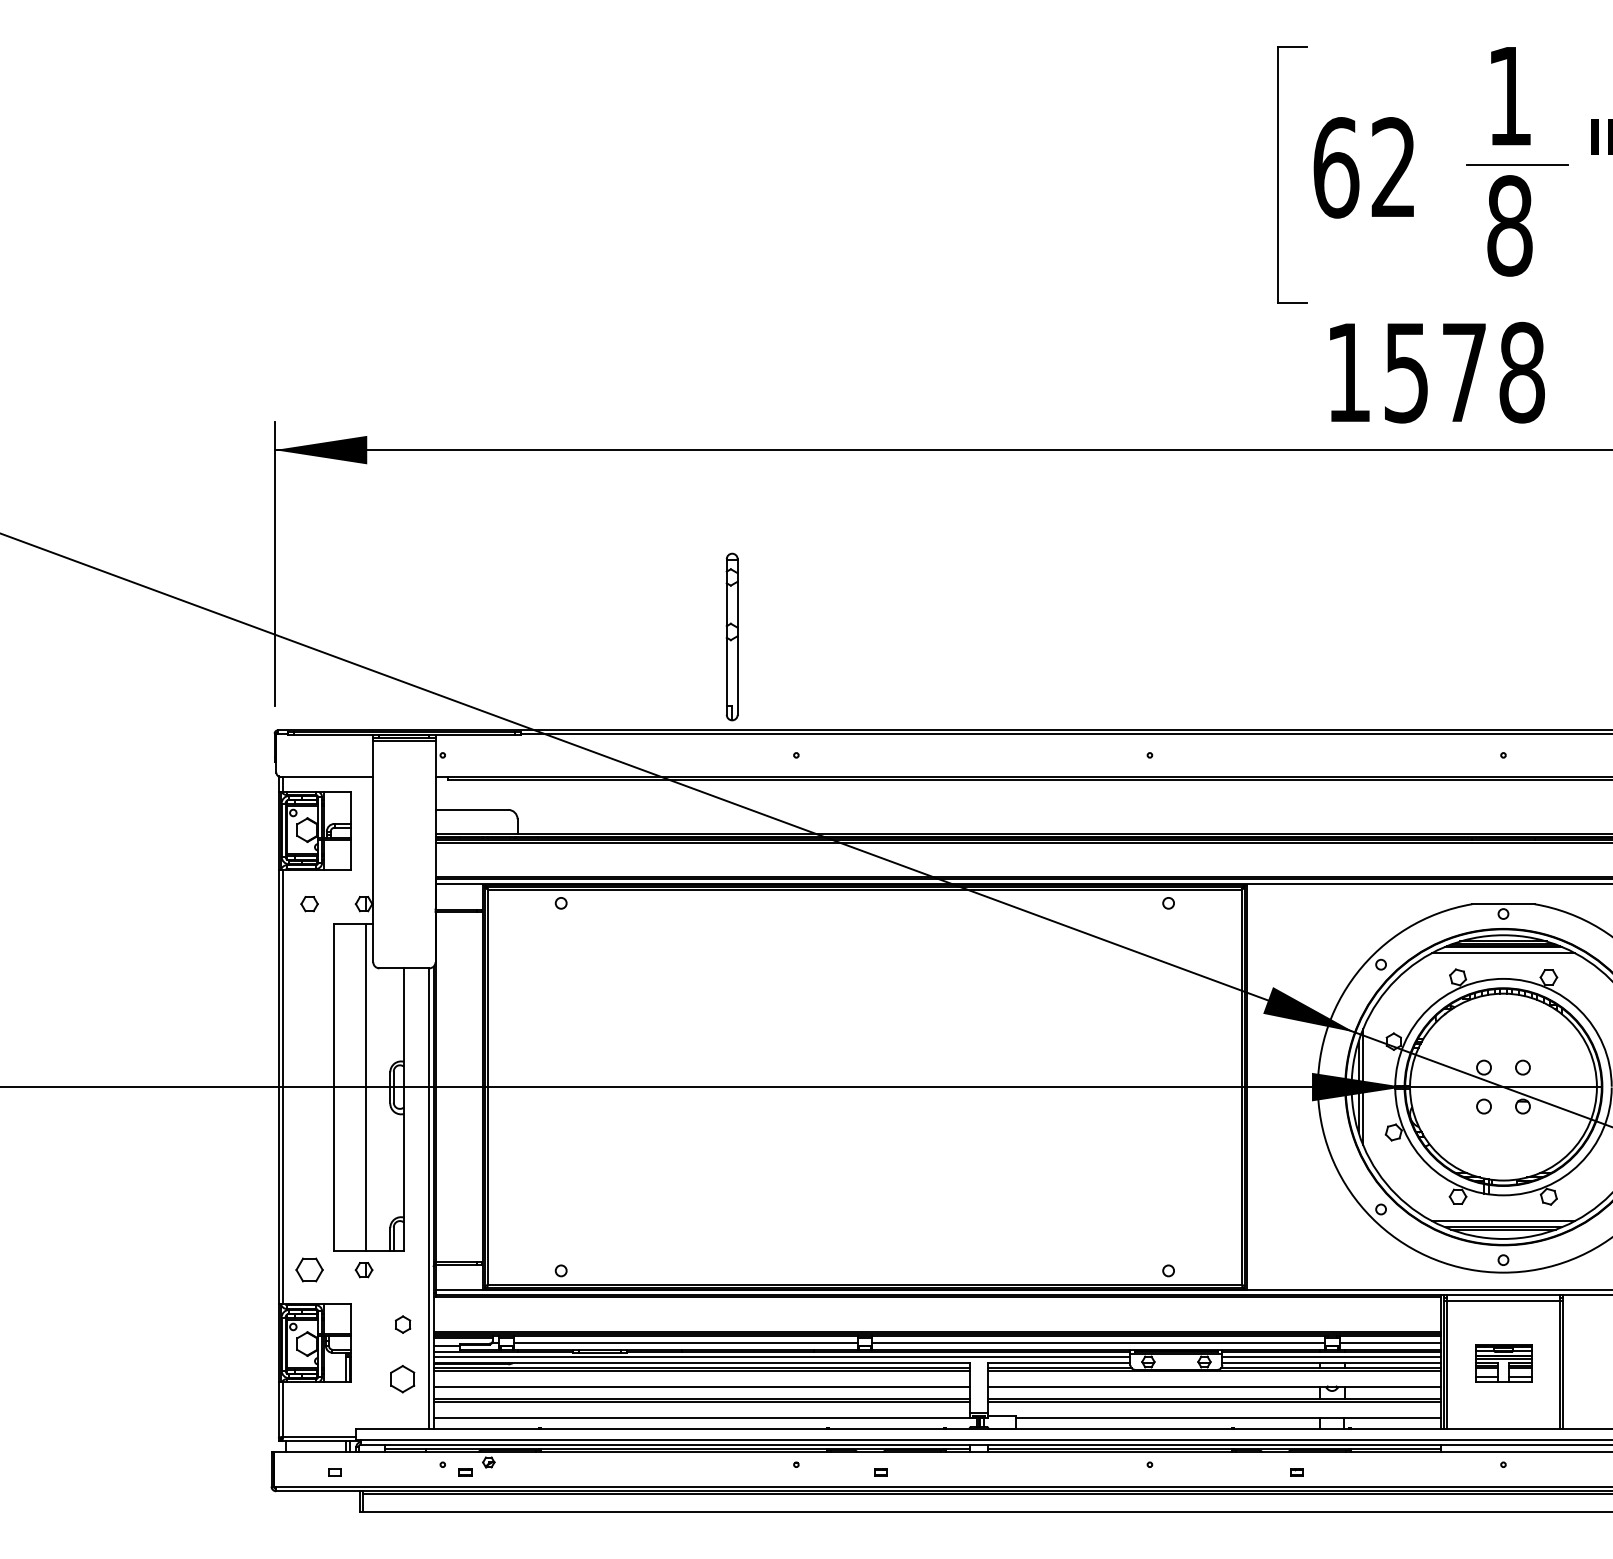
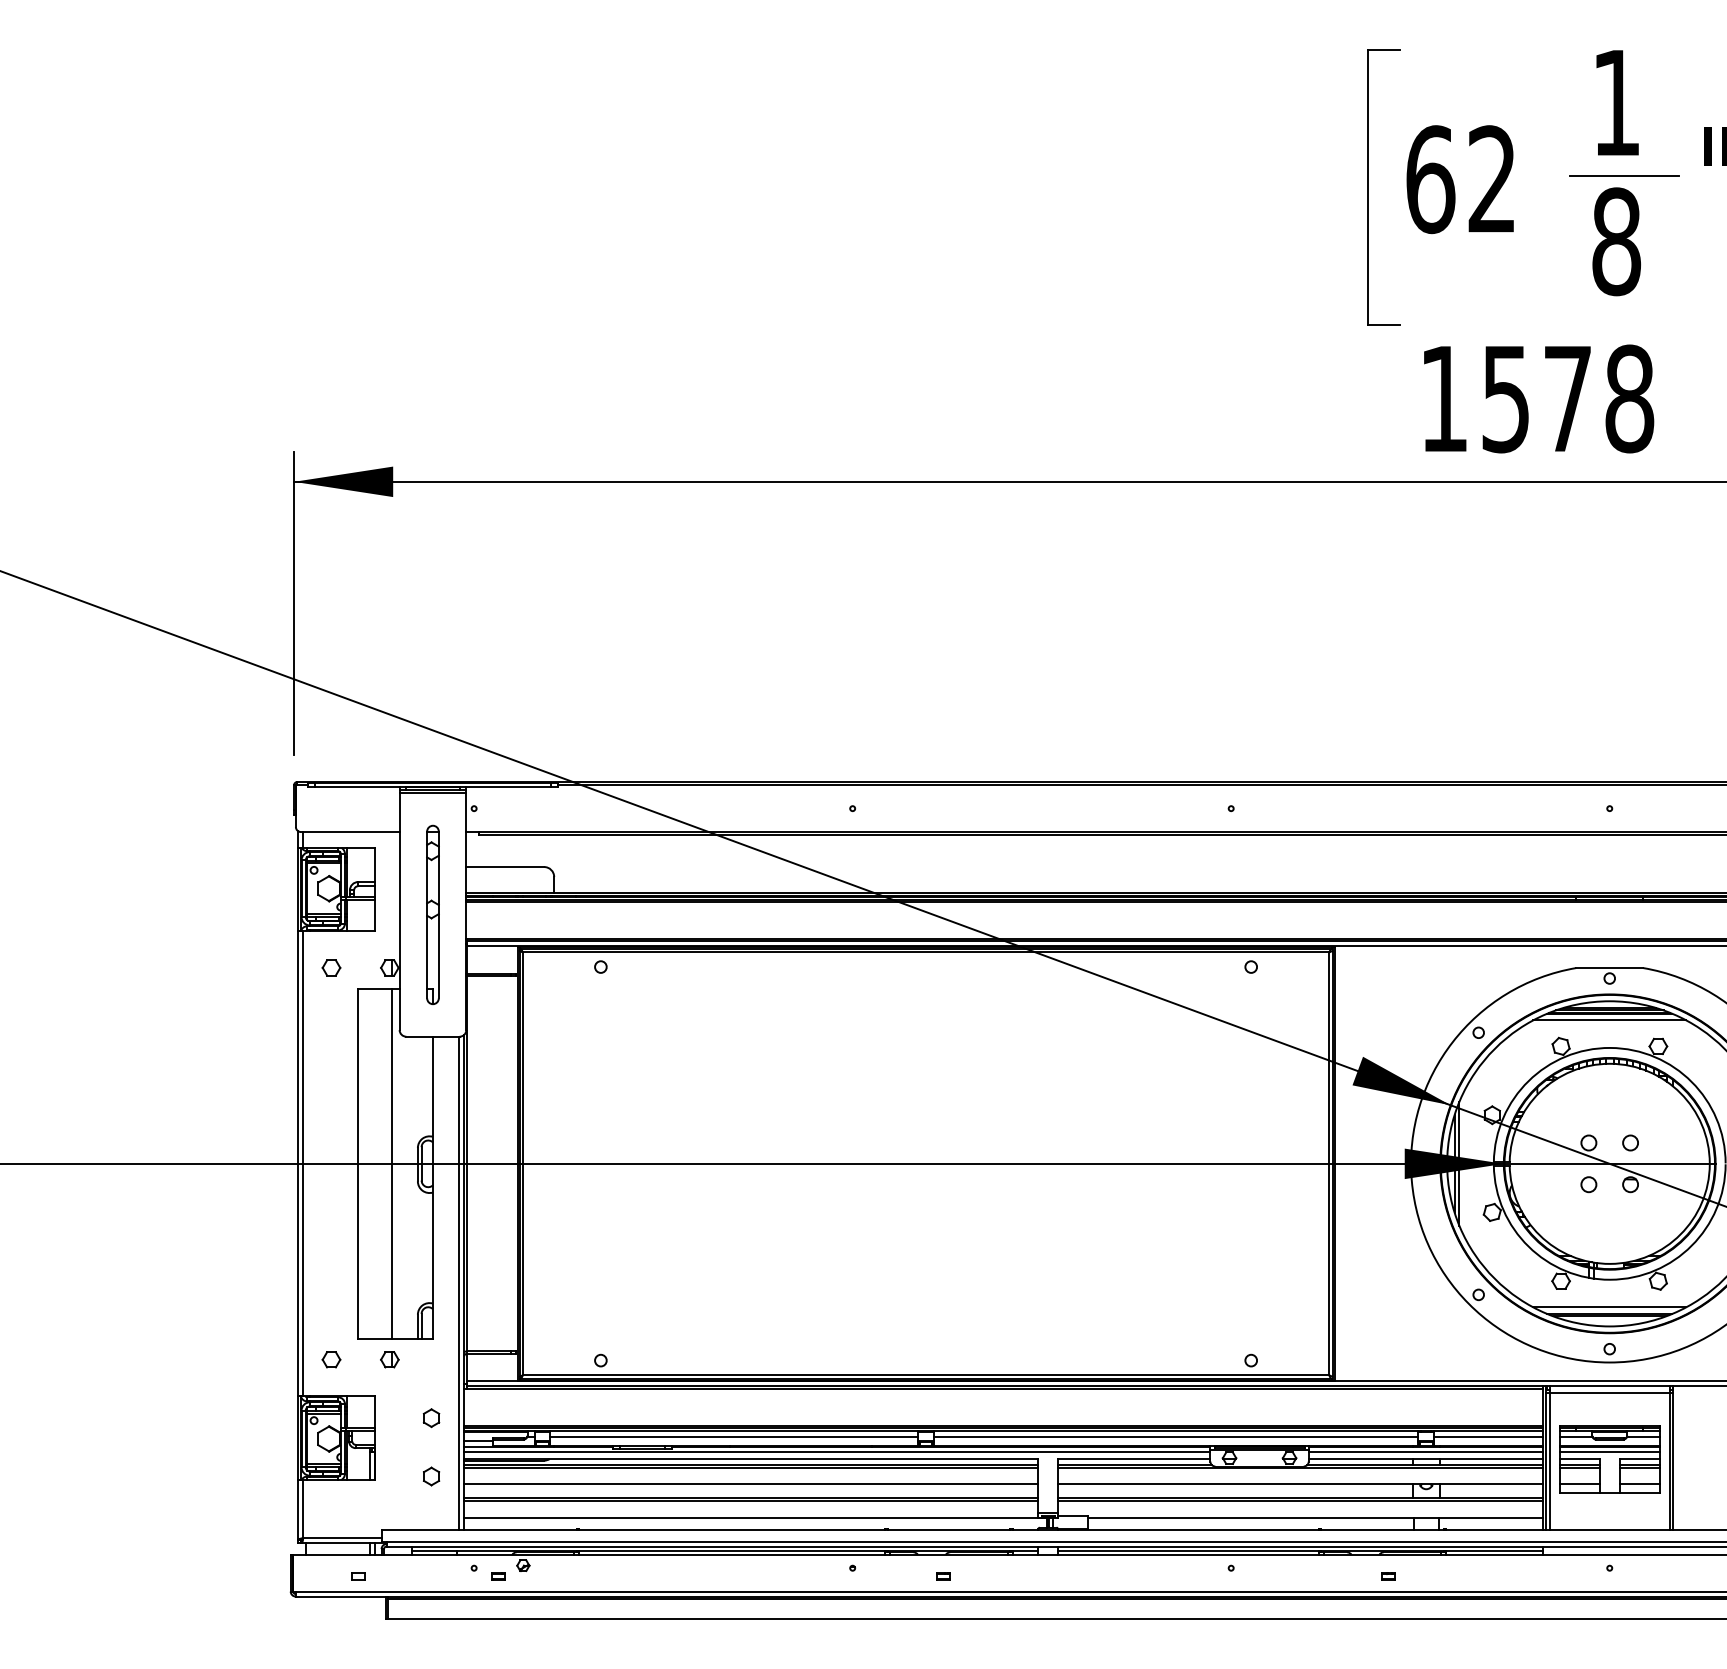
part: (731, 636) -> (432, 914), moved
part: (309, 1269) -> (331, 1359), size x0.62
part: (1503, 1363) -> (1609, 1459), size x1.67
part: (403, 1379) -> (431, 1476), size x0.62

